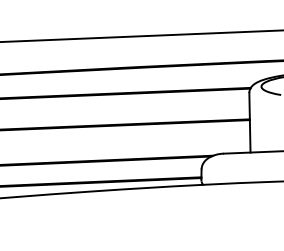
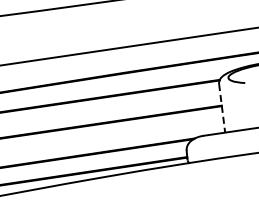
line: (250, 122) -> (222, 108), solid -> dashed

